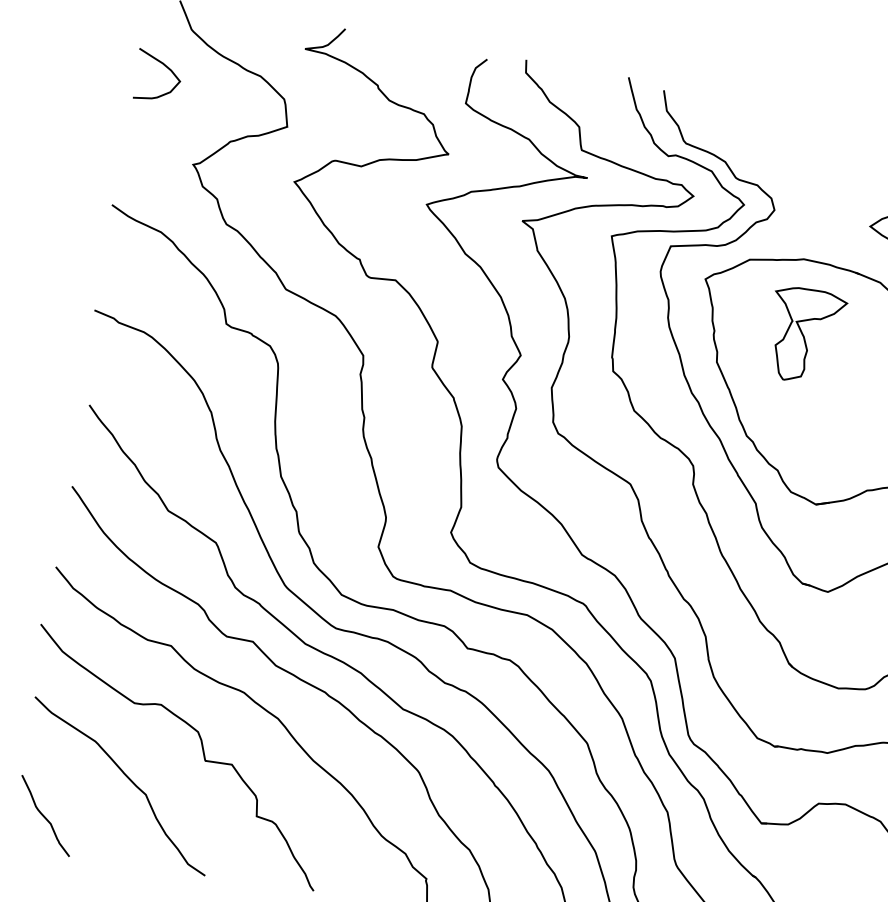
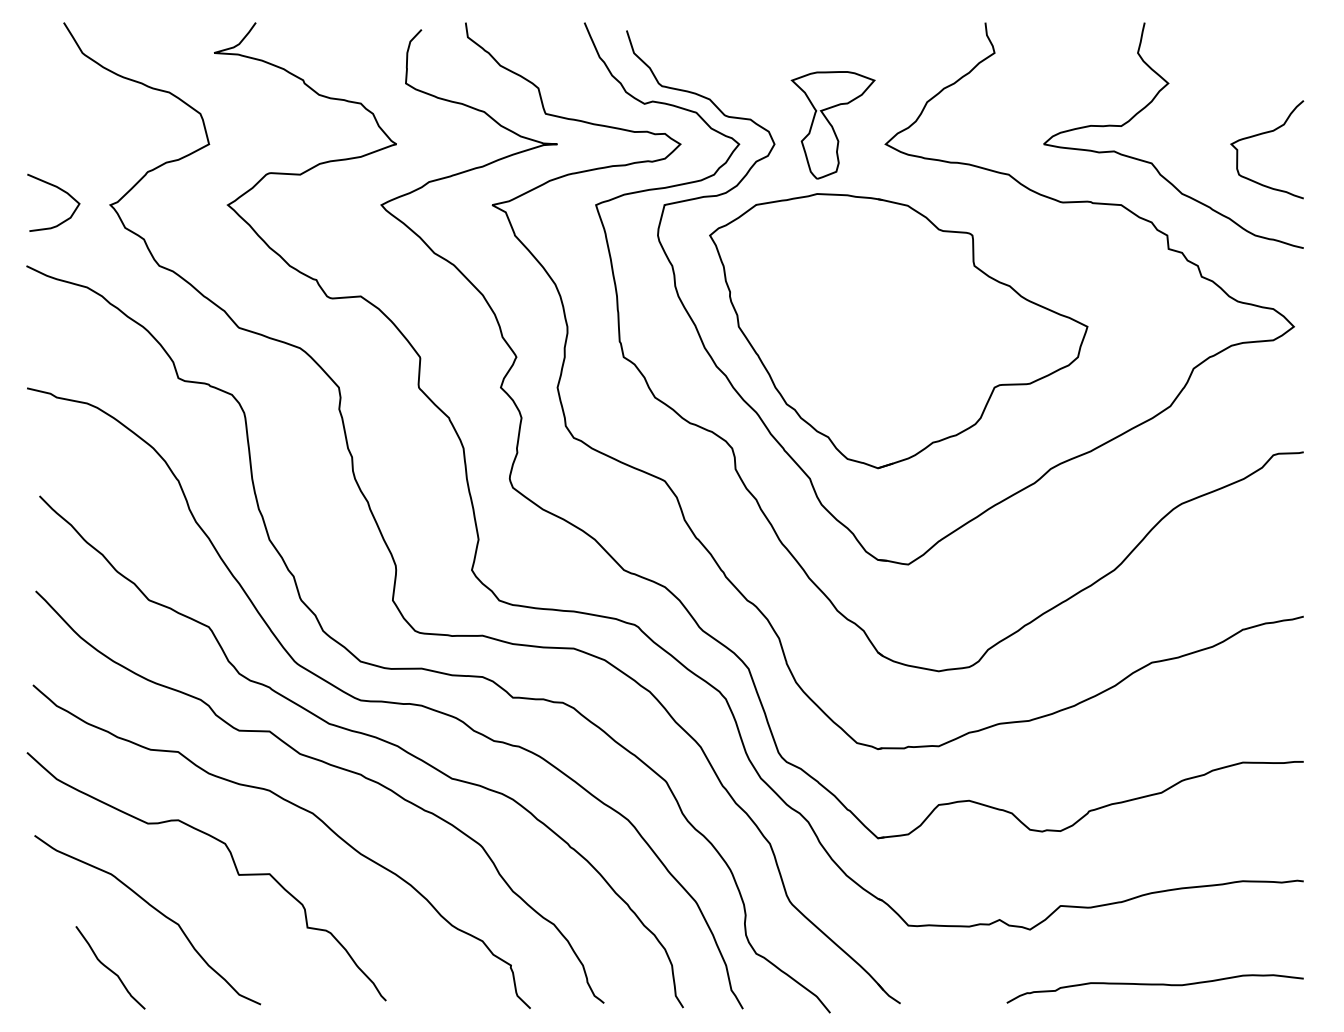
curve: (165, 67) -> (60, 190), moved
part: (804, 336) -> (832, 125), moved
curve: (44, 816) -> (109, 968), moved

